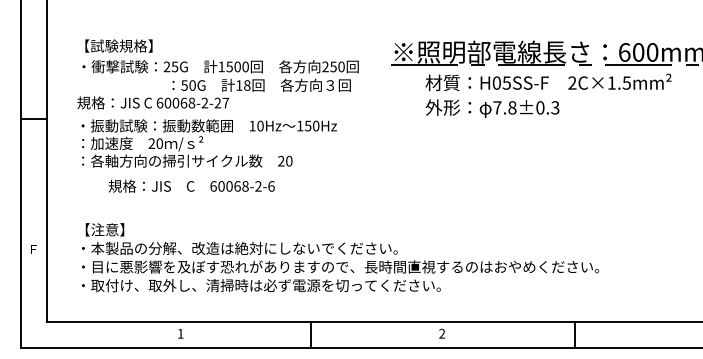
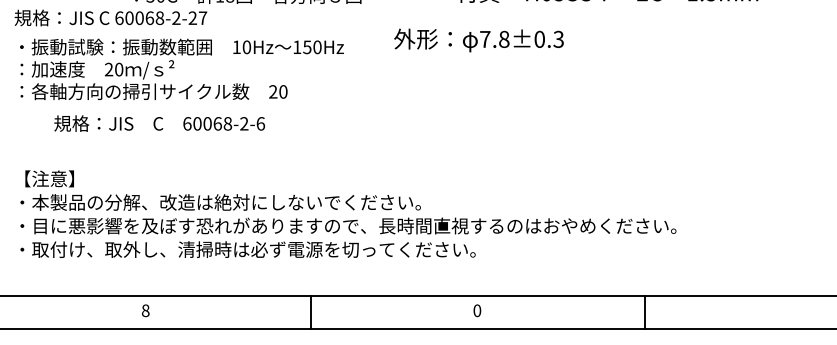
text: (492, 108) -> (478, 40), moved
text: (180, 333) -> (145, 310), 1 -> 8
text: (442, 333) -> (477, 310), 2 -> 0

